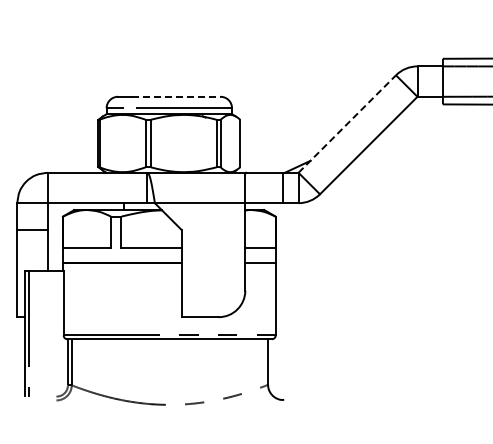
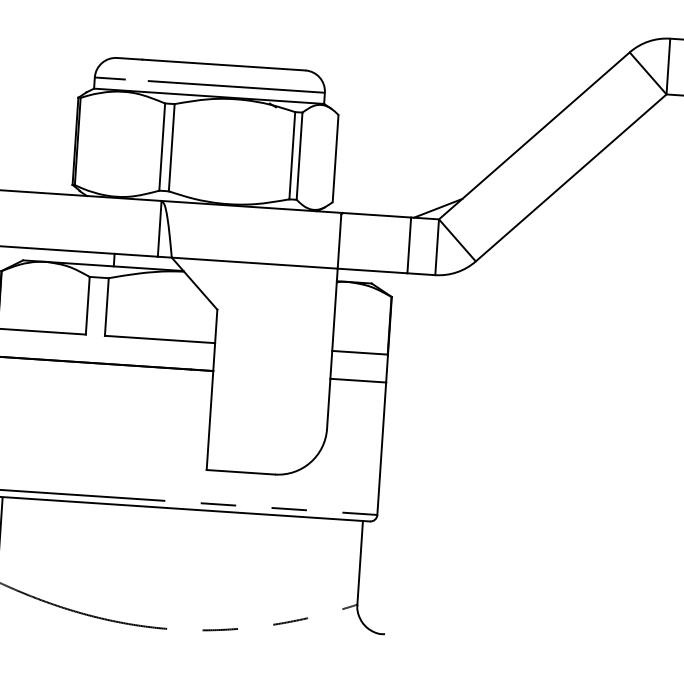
line: (176, 96) -> (224, 64), dashed -> solid
line: (347, 124) -> (534, 136), dashed -> solid

